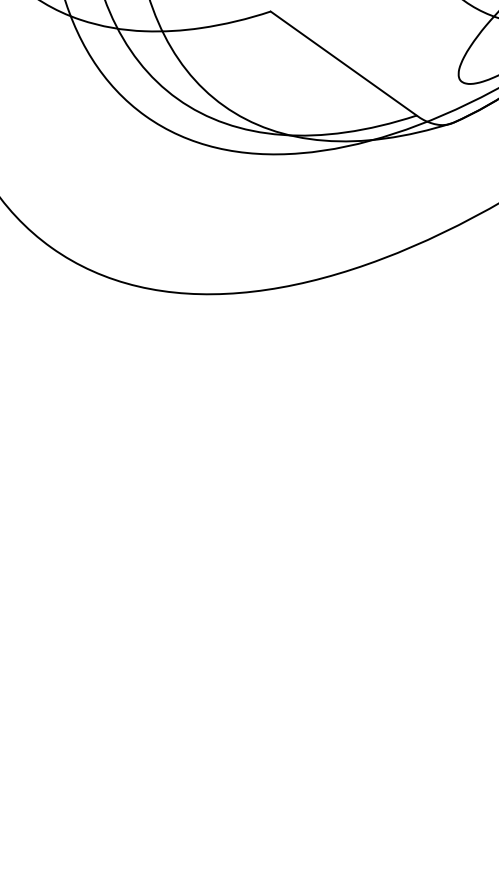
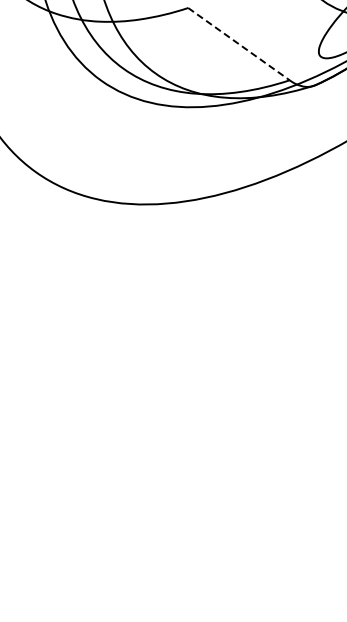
line: (344, 64) -> (239, 44), solid -> dashed

